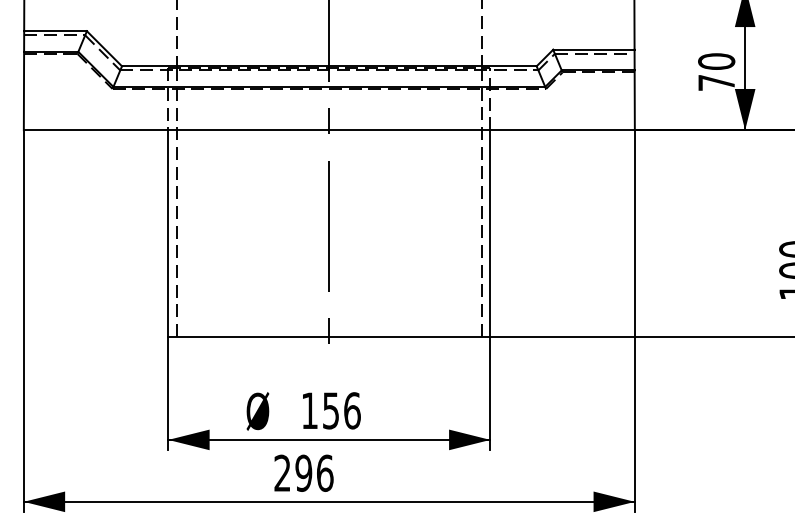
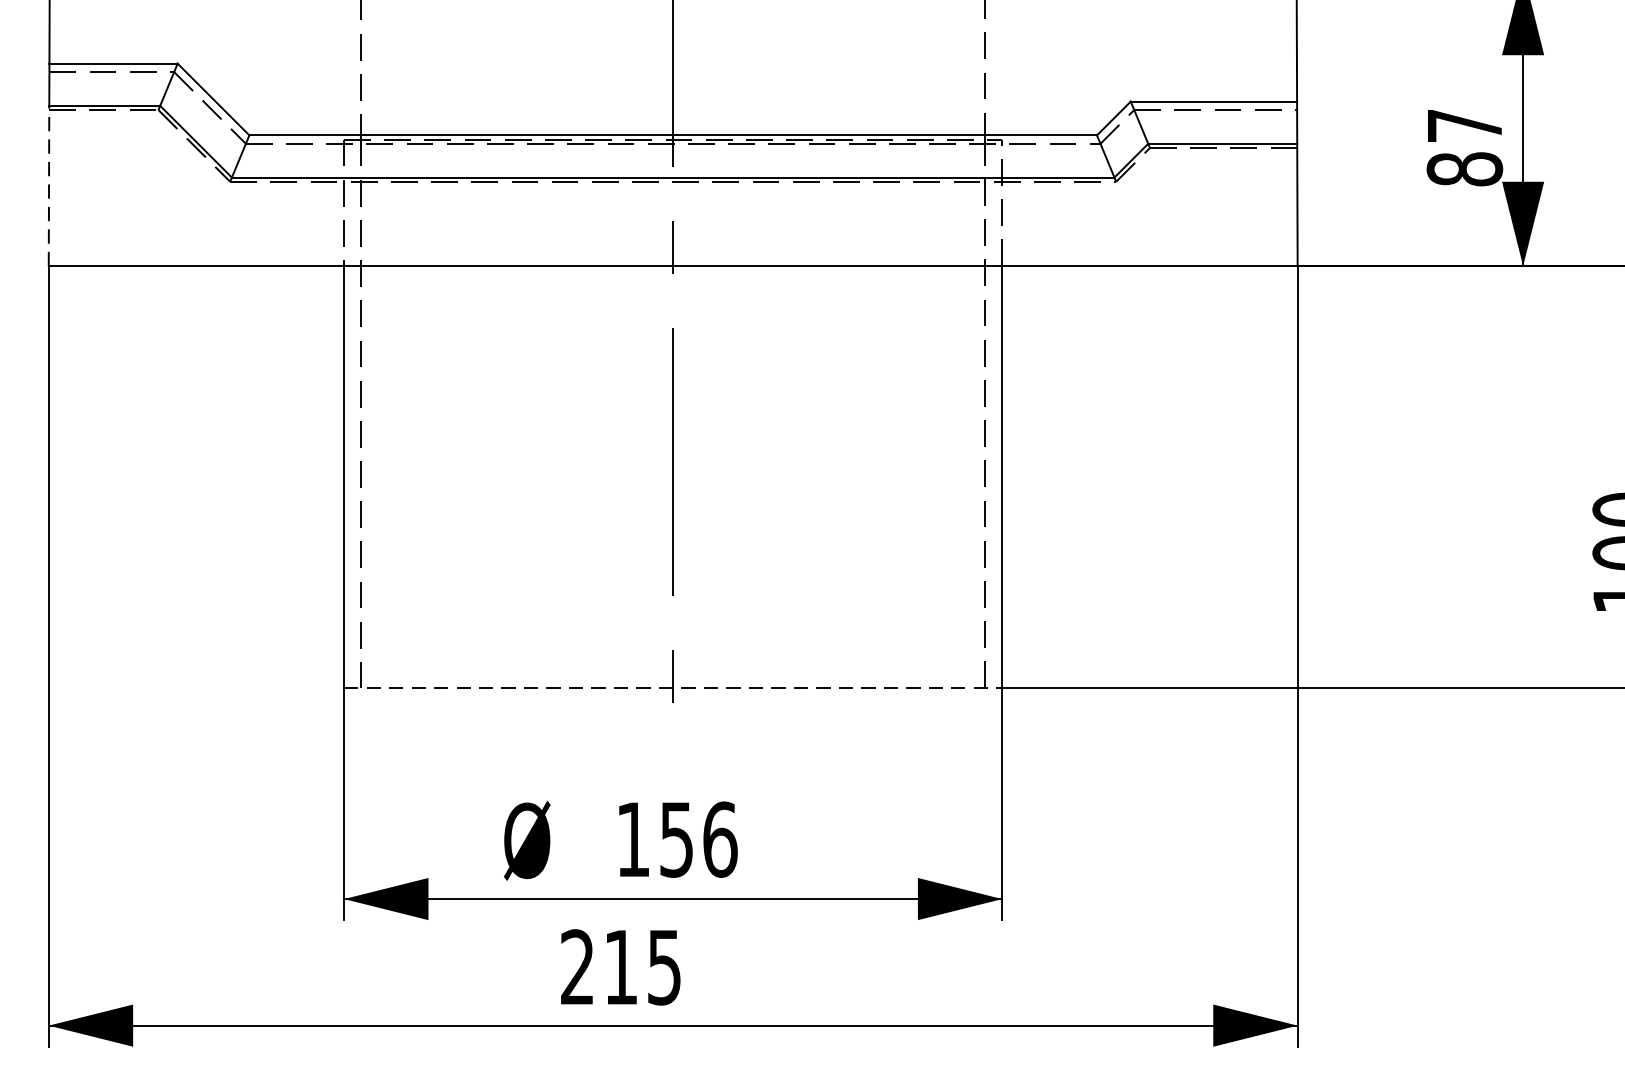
text: (716, 72) -> (1464, 148), 70 -> 87
line: (23, 90) -> (48, 184), solid -> dashed
line: (329, 336) -> (673, 687), solid -> dashed
text: (314, 472) -> (642, 965), 296 -> 215

